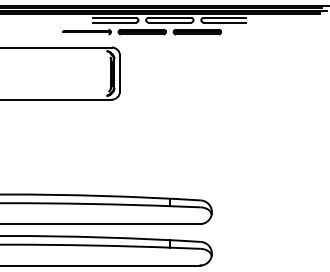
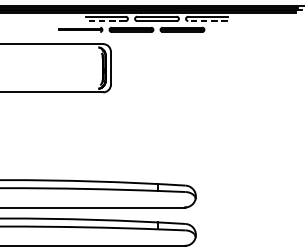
line: (114, 22) -> (105, 20), solid -> dashed
line: (224, 22) -> (207, 20), solid -> dashed

